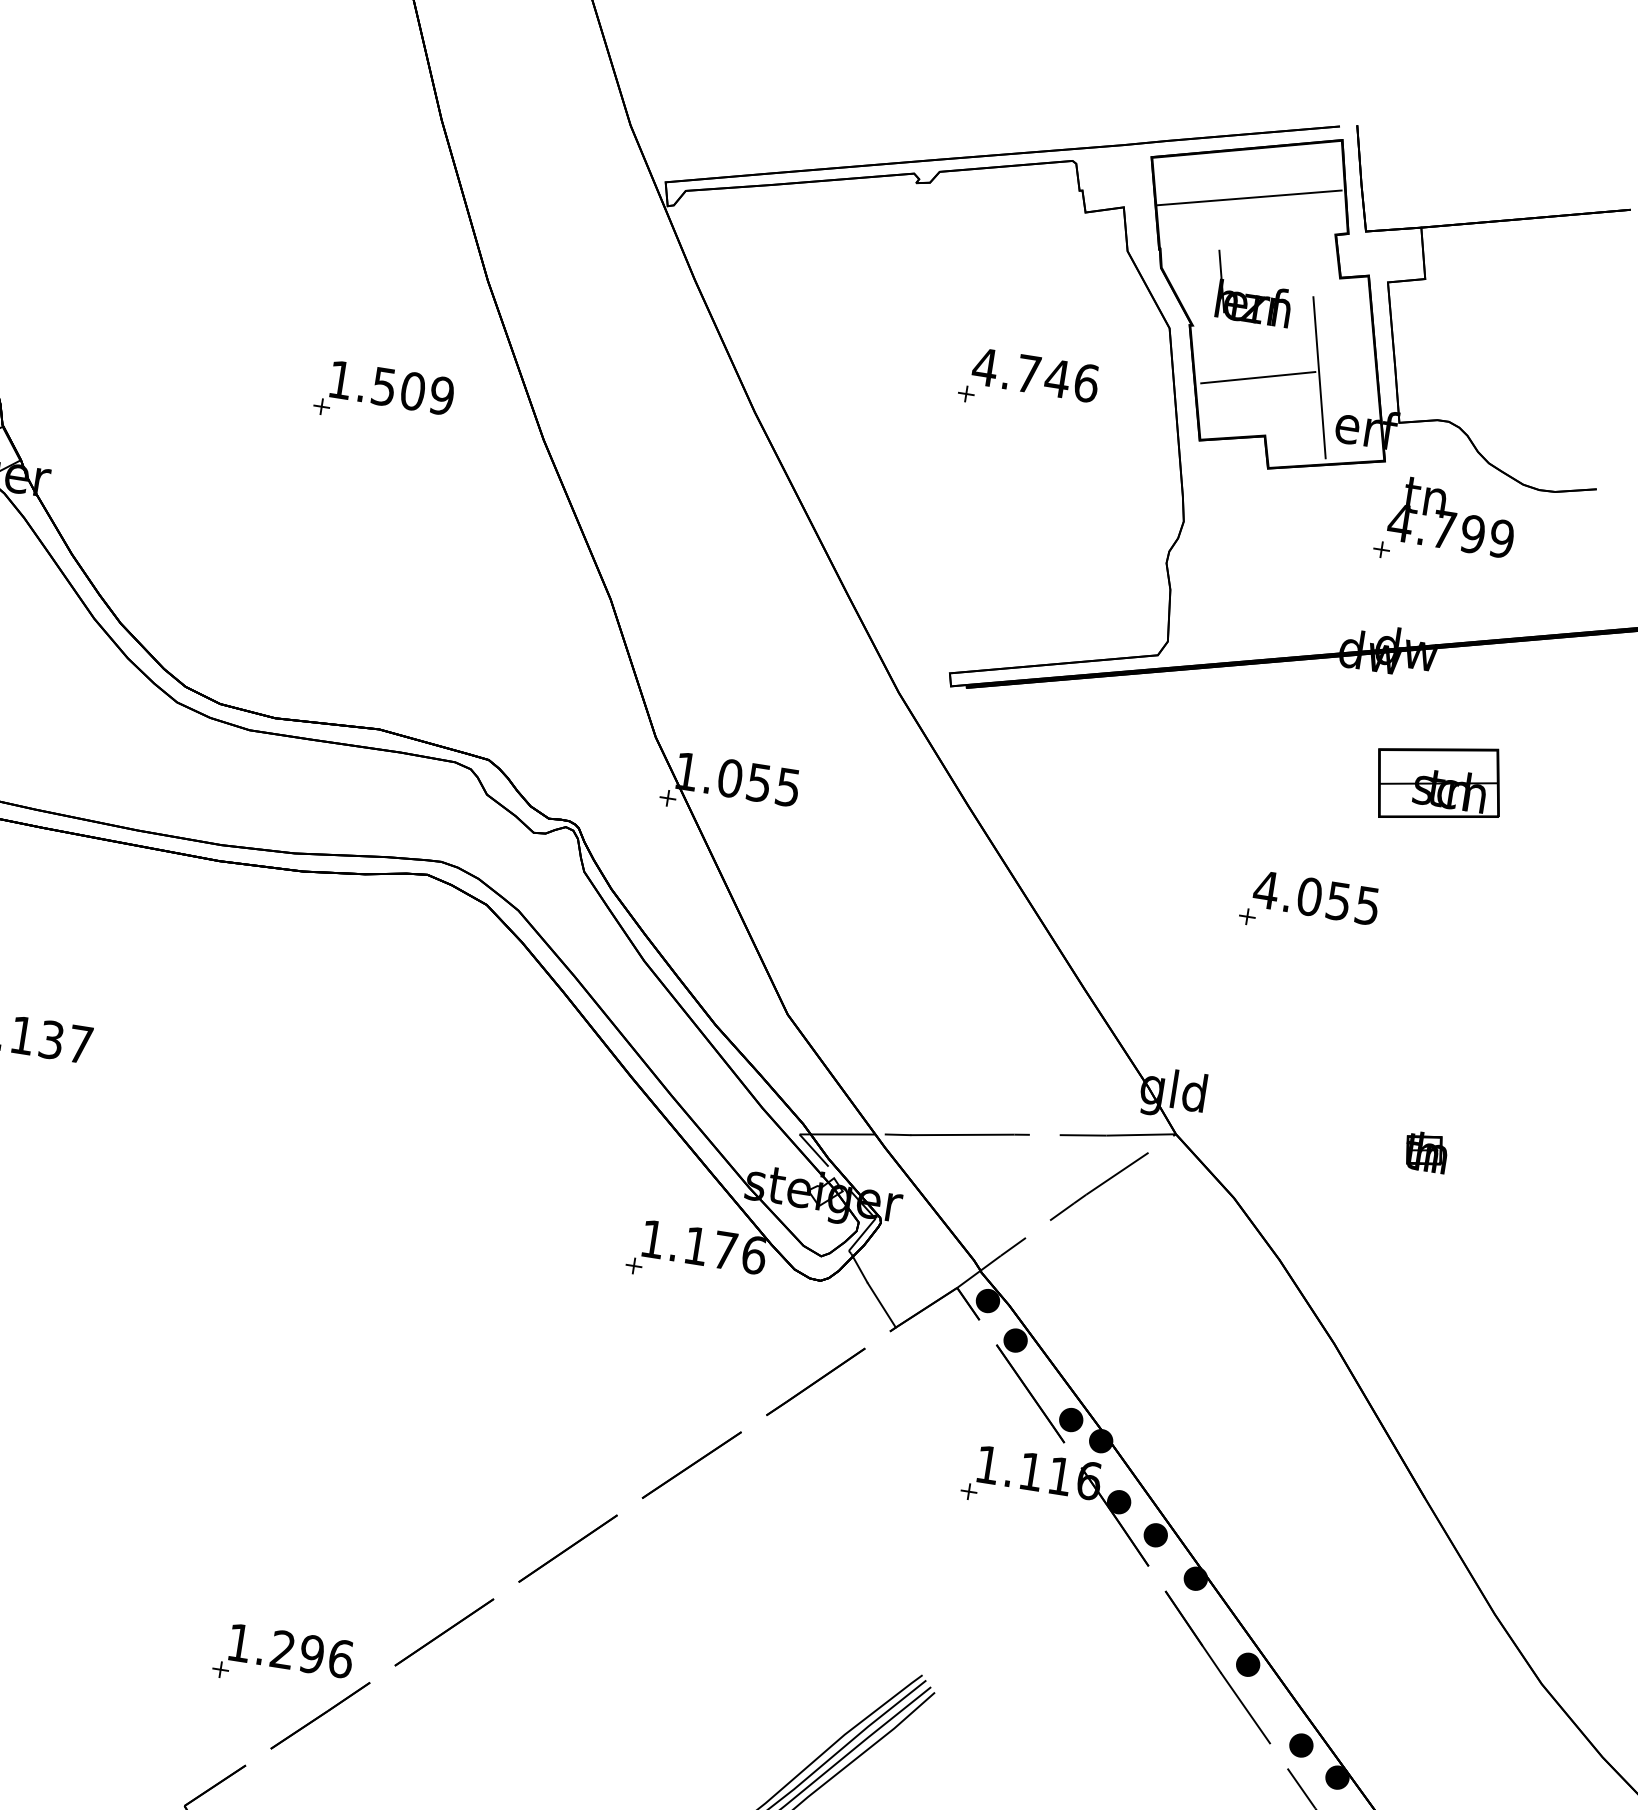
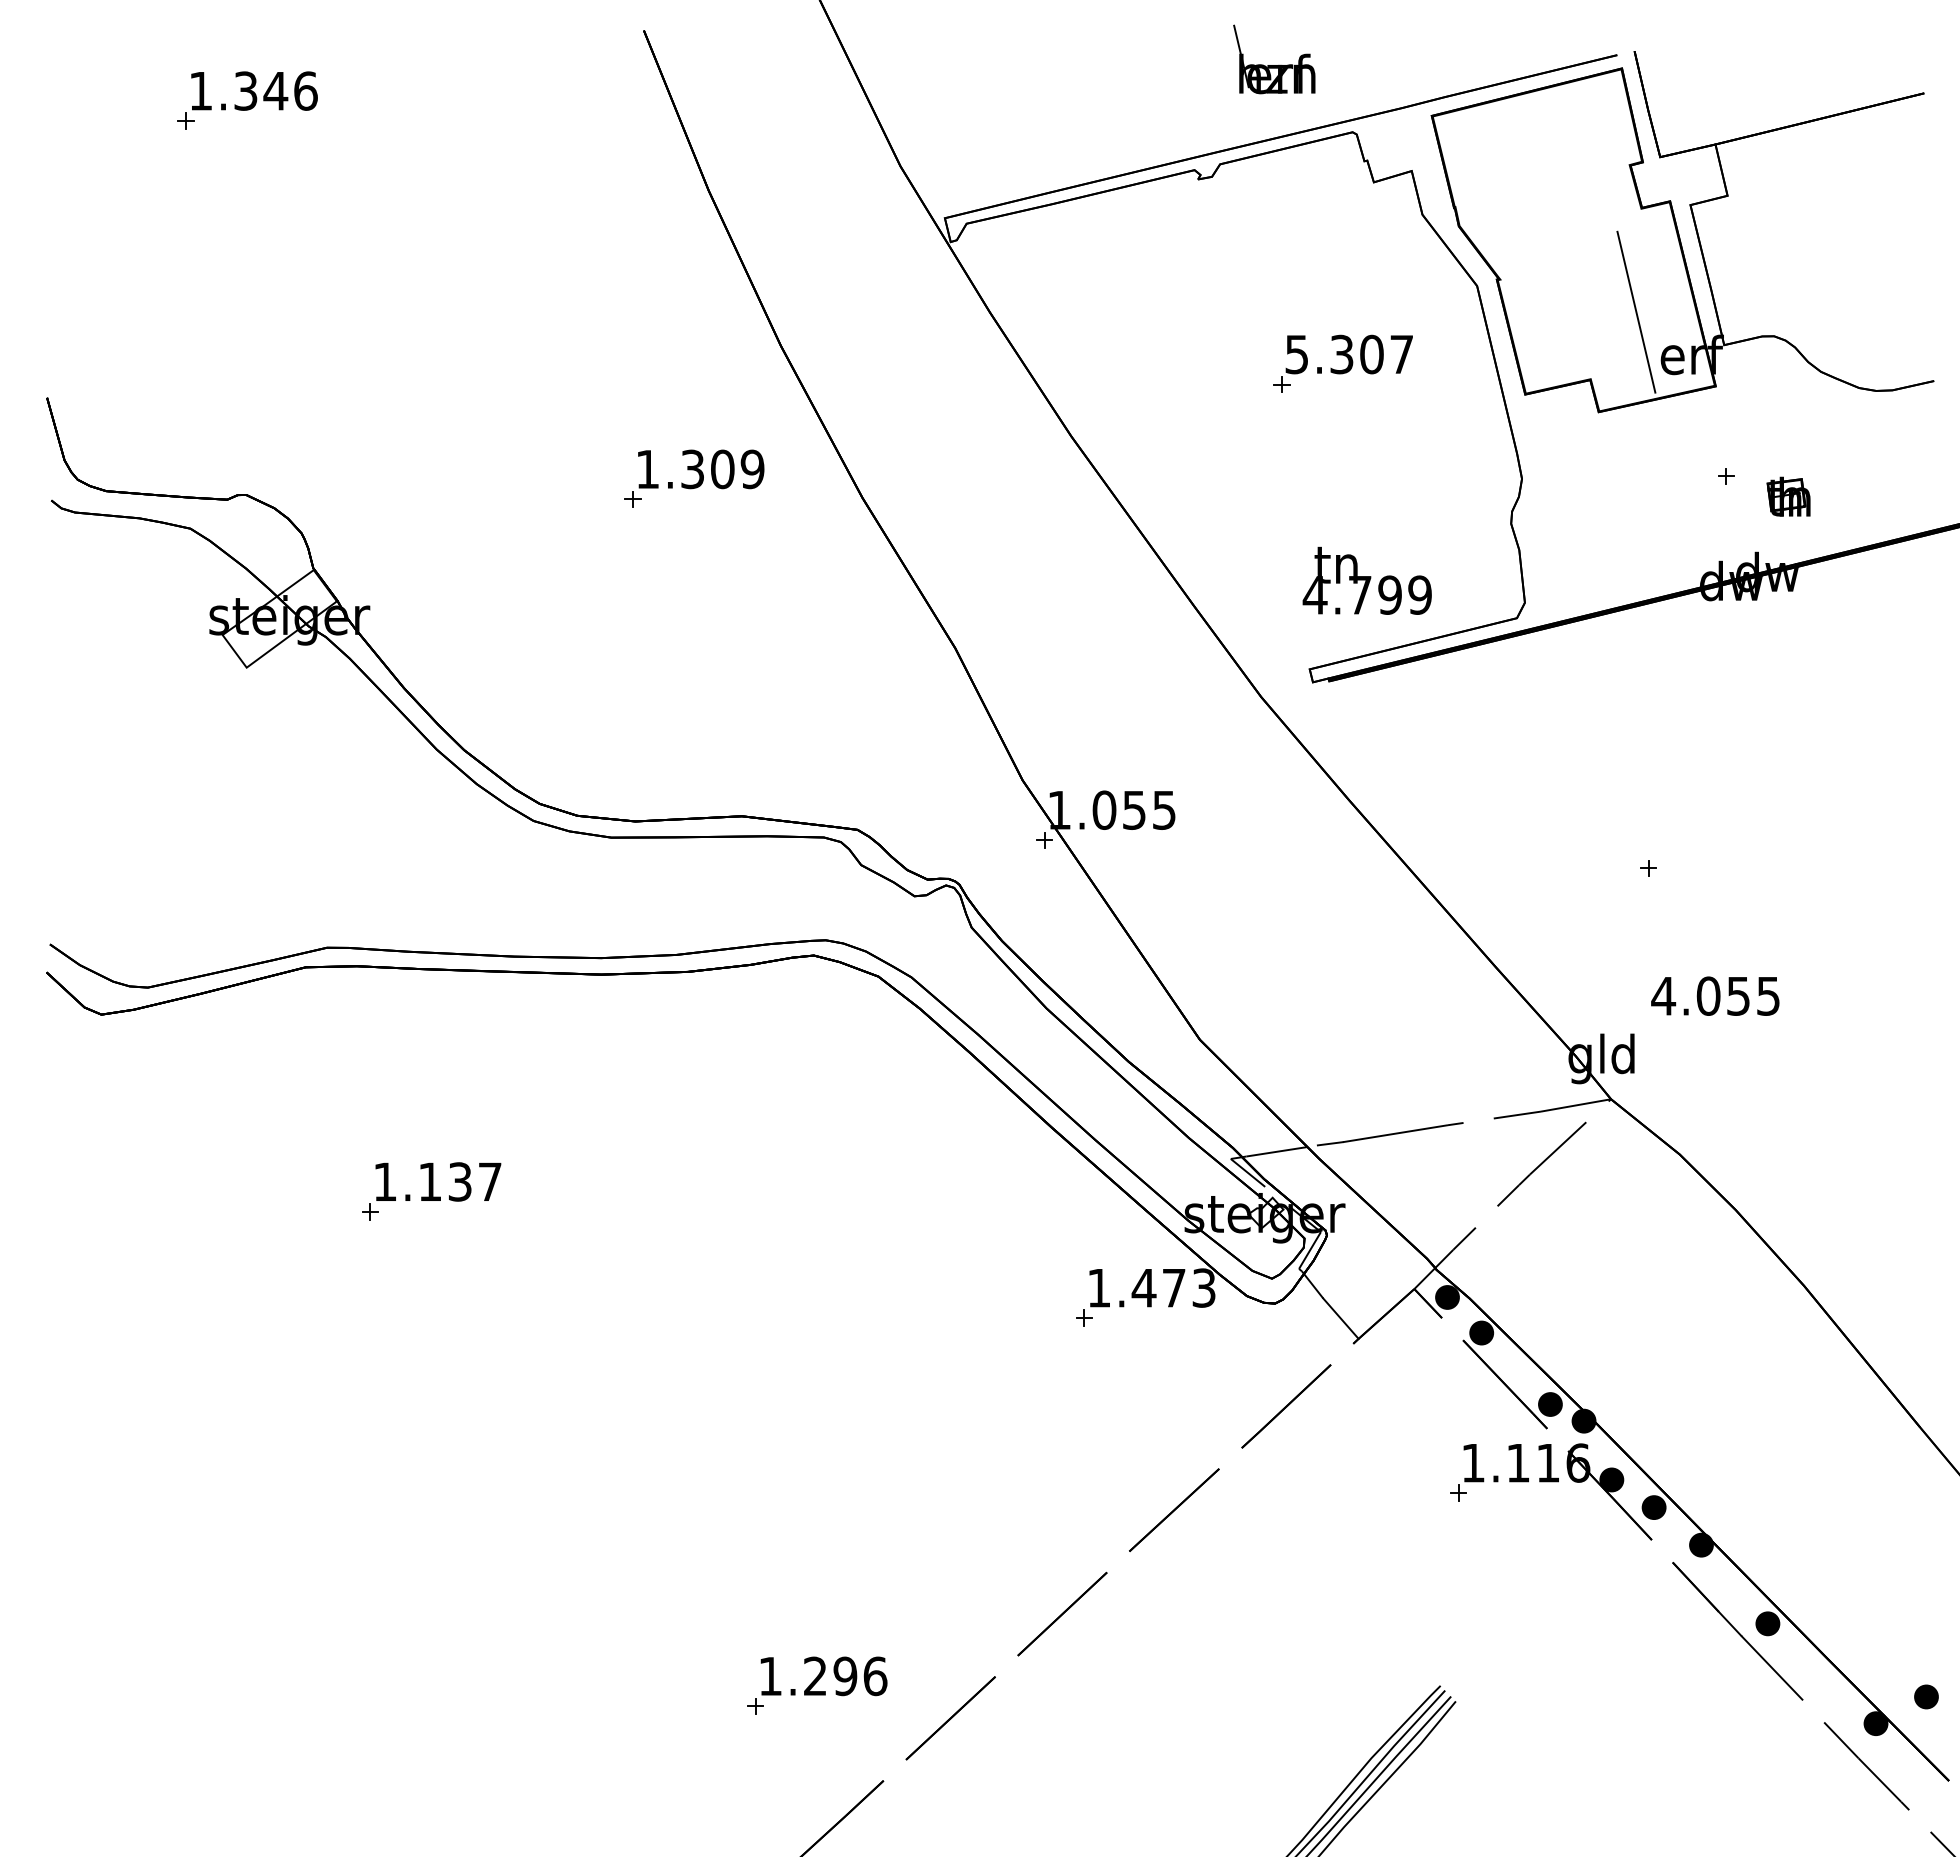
line: (1248, 197) -> (1536, 141), removed
part: (1253, 289) -> (1274, 59), moved
text: (1034, 375) -> (1348, 354), 4.746 -> 5.307
line: (1258, 377) -> (1574, 321), removed
text: (383, 385) -> (692, 468), 1.509 -> 1.309
text: (1452, 516) -> (1366, 580), moved
part: (1438, 782) -> (1820, 702), removed
text: (1316, 897) -> (1715, 995), moved
part: (1426, 1151) -> (1788, 496), moved
text: (724, 1249) -> (1173, 1287), 1.176 -> 1.473
part: (283, 1658) -> (817, 1685), moved
part: (1301, 1745) -> (1926, 1696), moved

